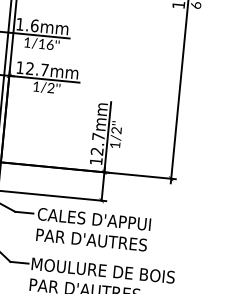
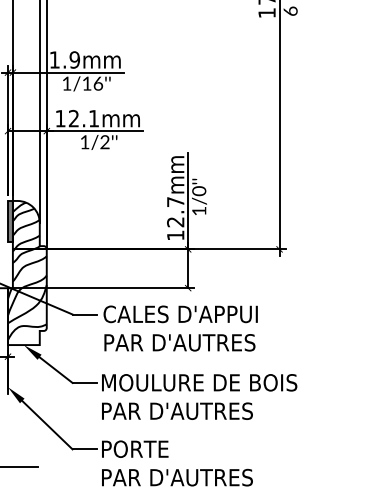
text: (34, 25) -> (74, 59), 1.6mm -> 1.9mm
text: (44, 69) -> (93, 118), 12.7mm -> 12.1mm
text: (117, 130) -> (200, 191), 1/2''\f] -> 1/0''\f]

